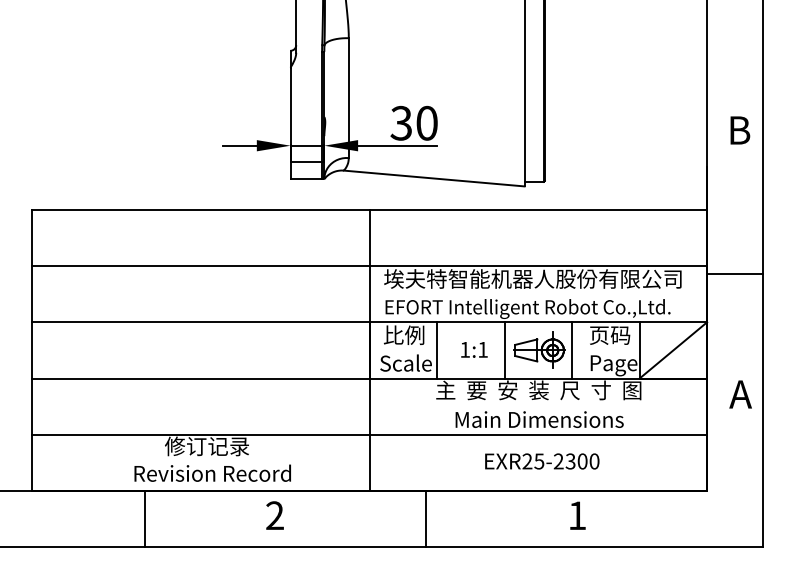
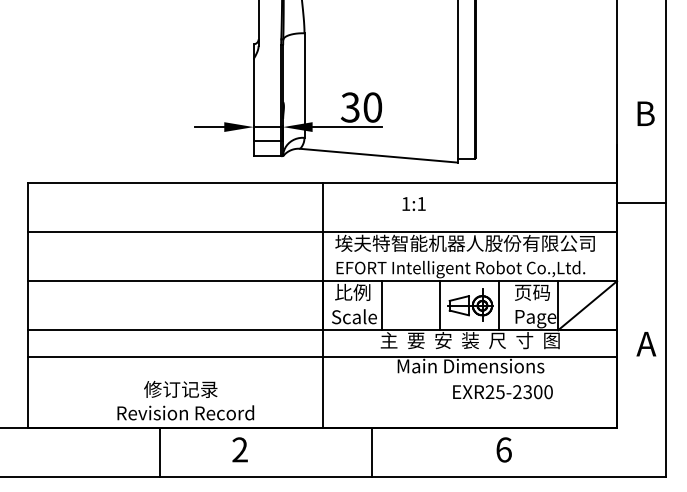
line: (735, 274) -> (641, 202), moved
text: (474, 349) -> (414, 203), moved
line: (369, 434) -> (322, 356), moved
text: (542, 461) -> (503, 392), moved
text: (577, 515) -> (504, 449), 1 -> 6
line: (144, 519) -> (159, 453), moved

